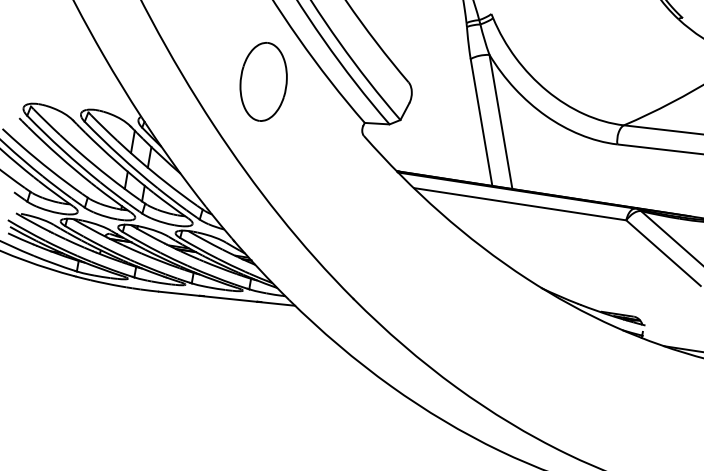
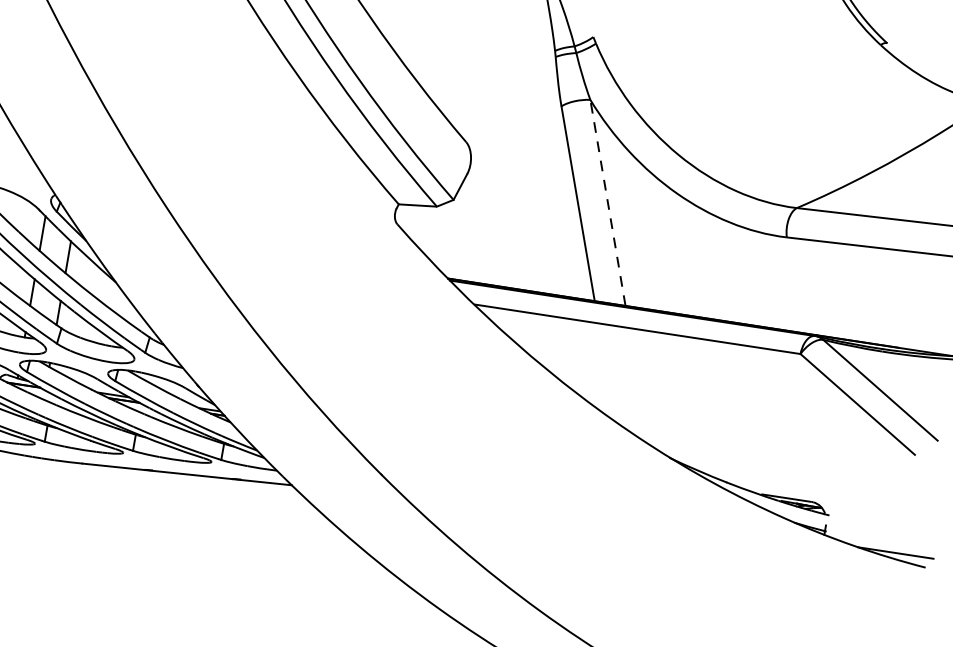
part: (263, 81) -> (243, 140), removed
line: (500, 121) -> (607, 202), solid -> dashed

